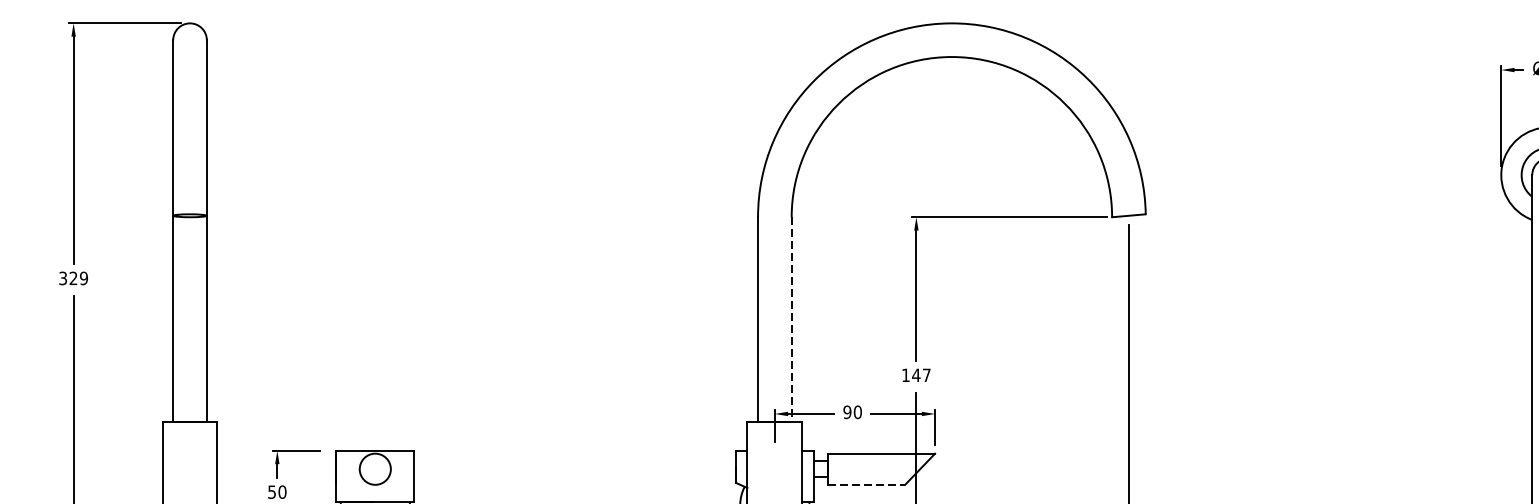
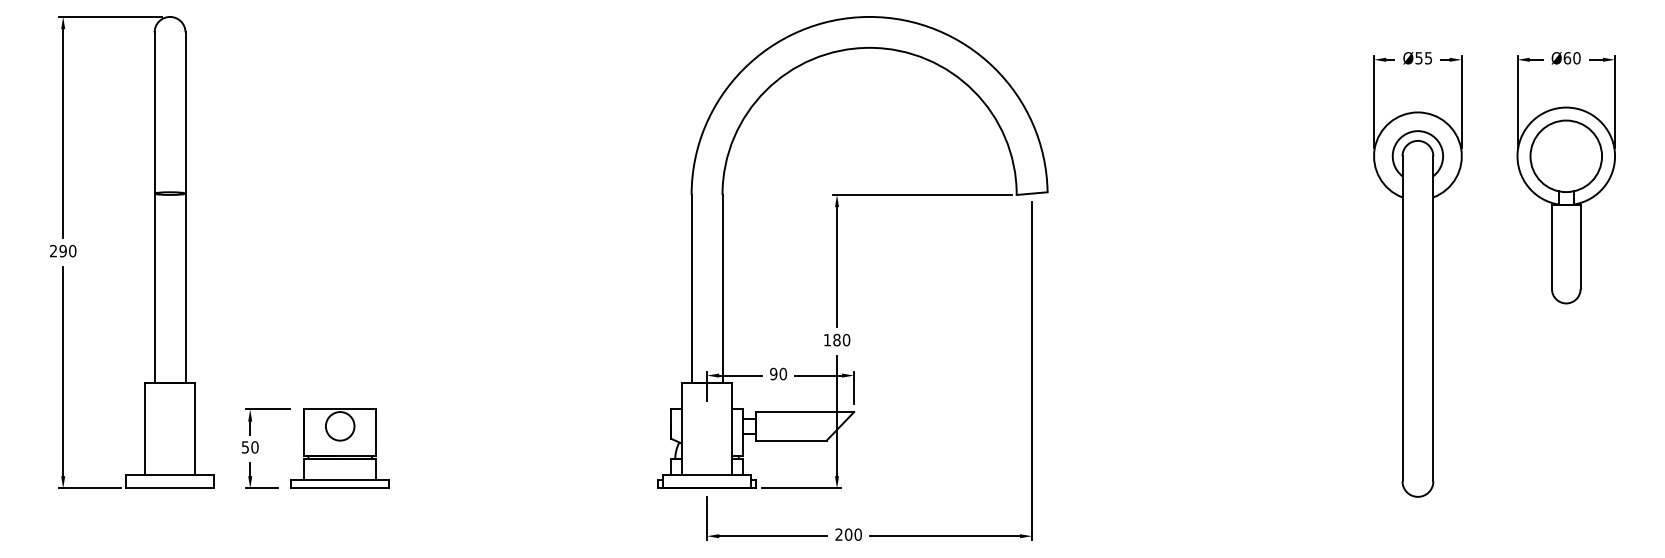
text: (73, 278) -> (63, 251), 329 -> 290
line: (791, 319) -> (722, 288), dashed -> solid
text: (921, 374) -> (841, 339), 147 -> 180
line: (866, 484) -> (791, 440), dashed -> solid

